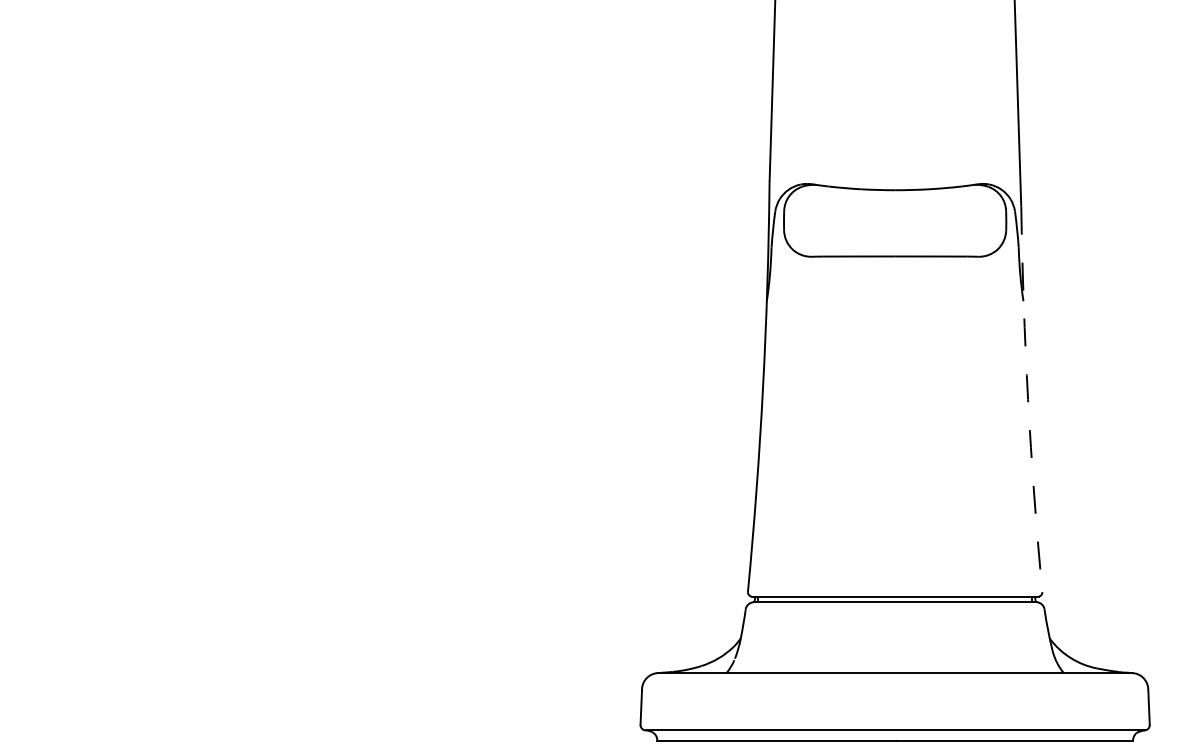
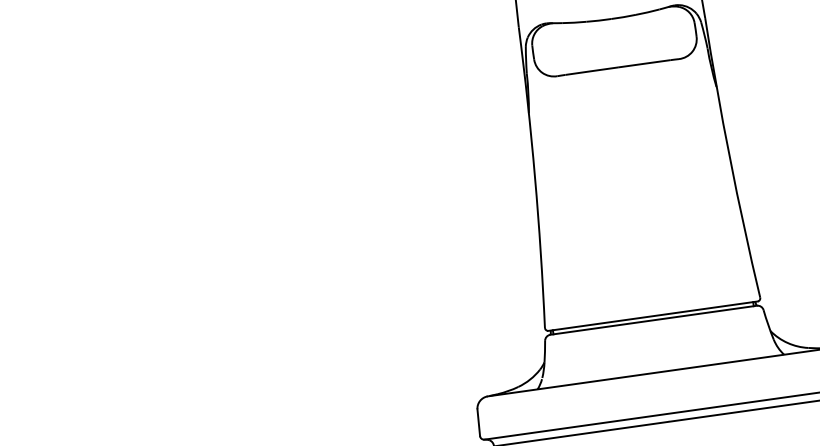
arc: (1028, 399) -> (730, 158), dashed -> solid

